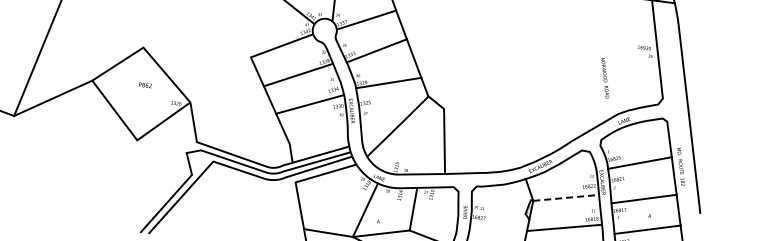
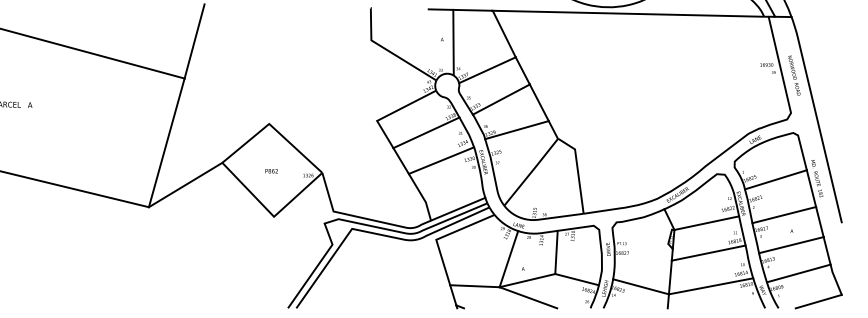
text: (605, 78) -> (794, 75), moved
text: (145, 85) -> (271, 171), moved
line: (566, 198) -> (707, 223), dashed -> solid

